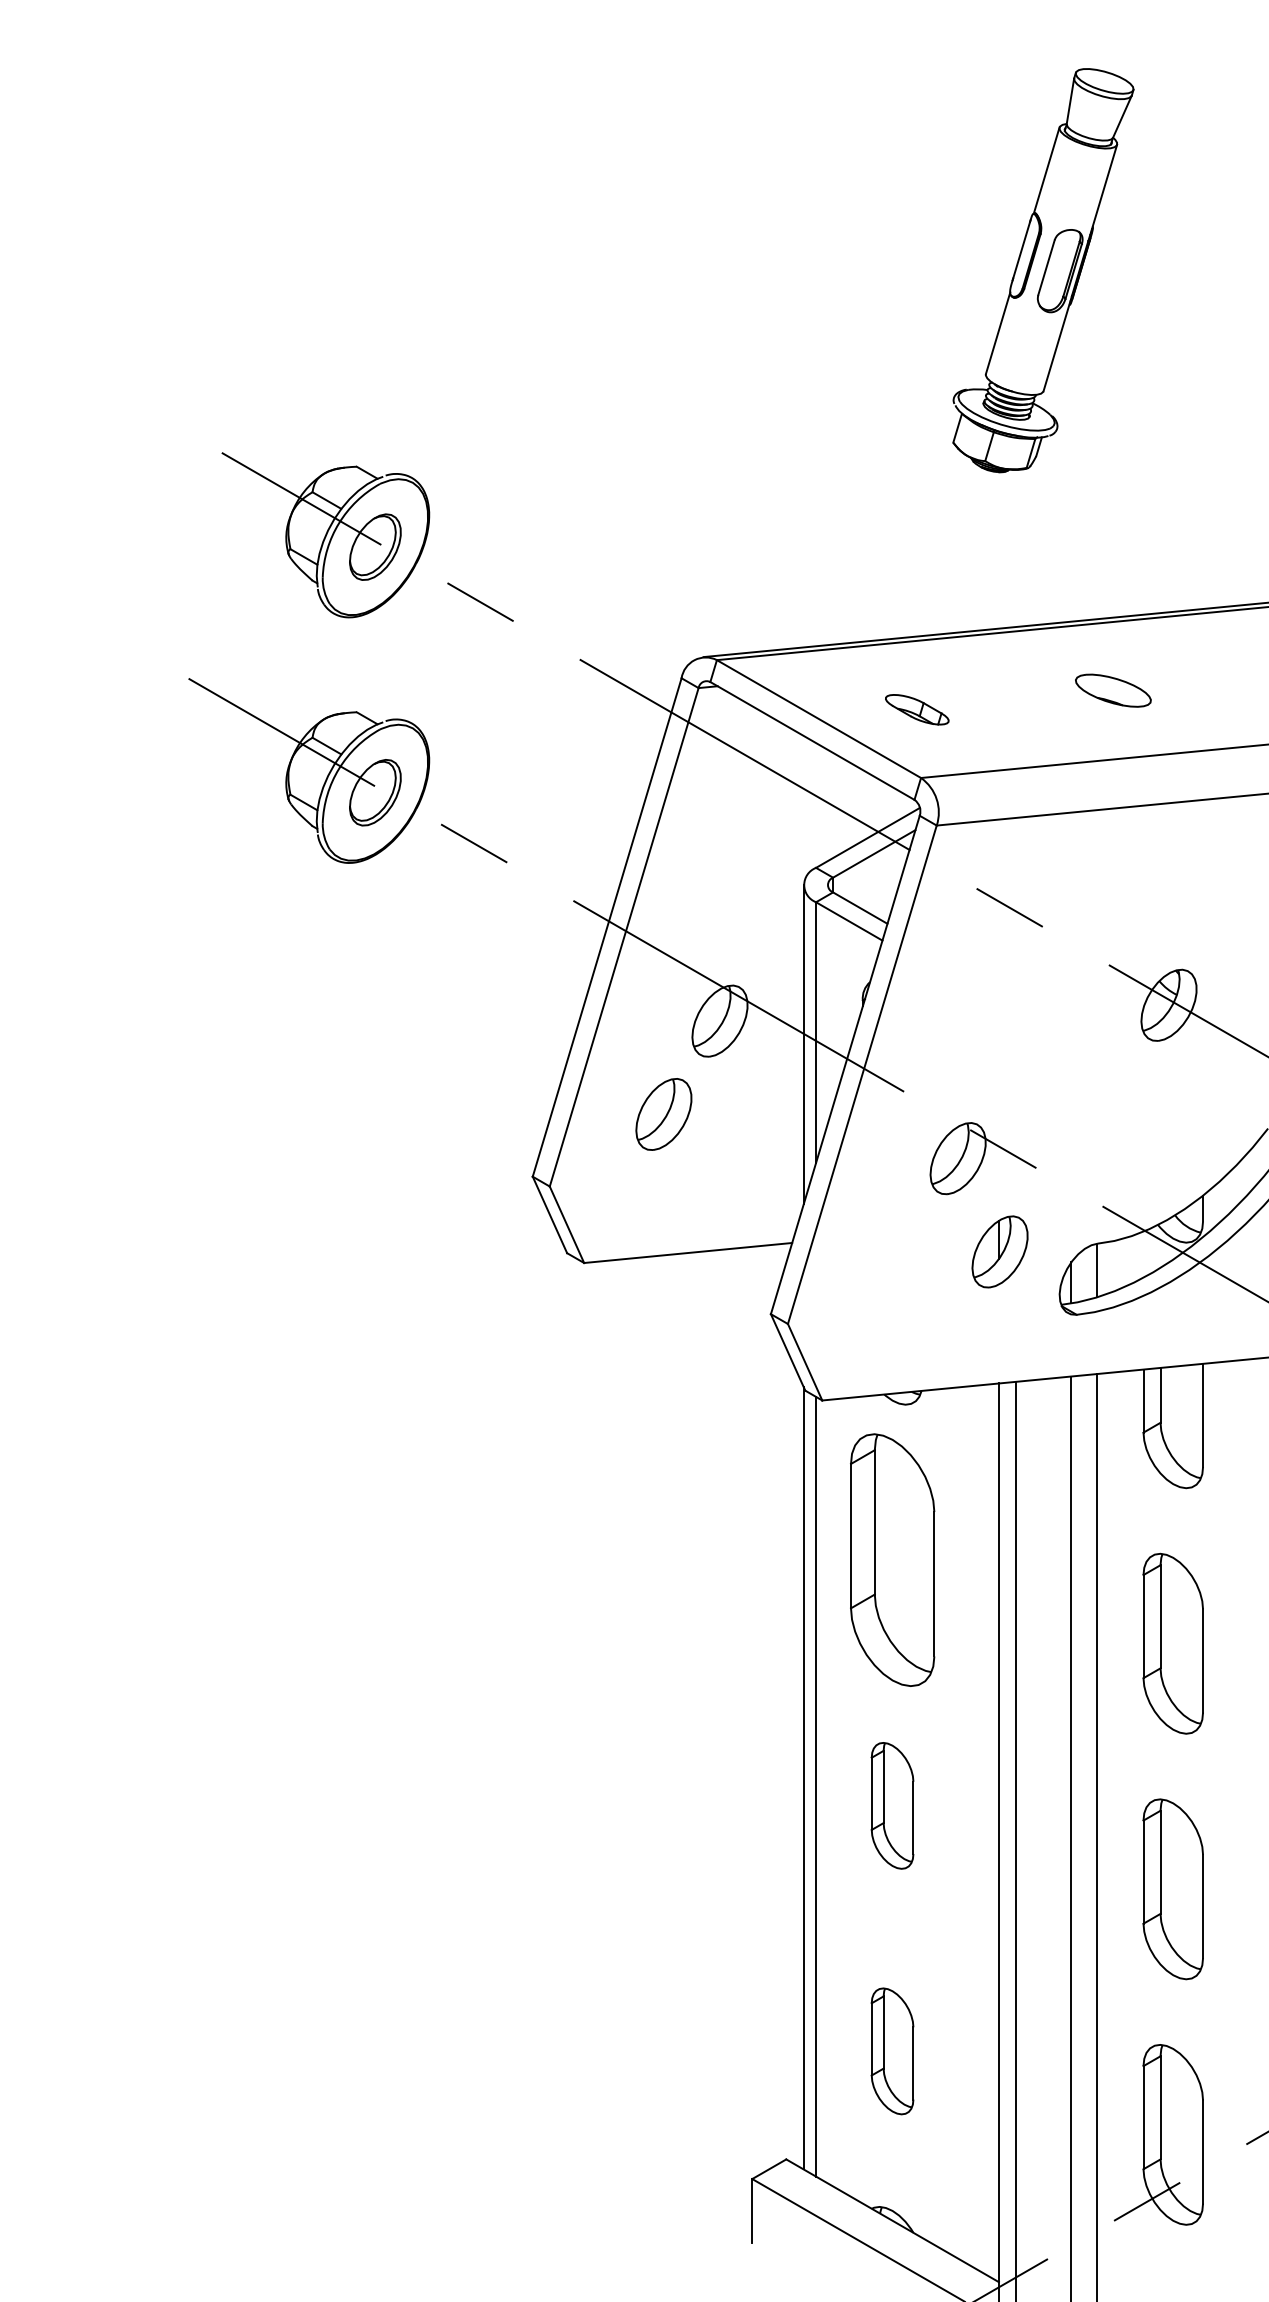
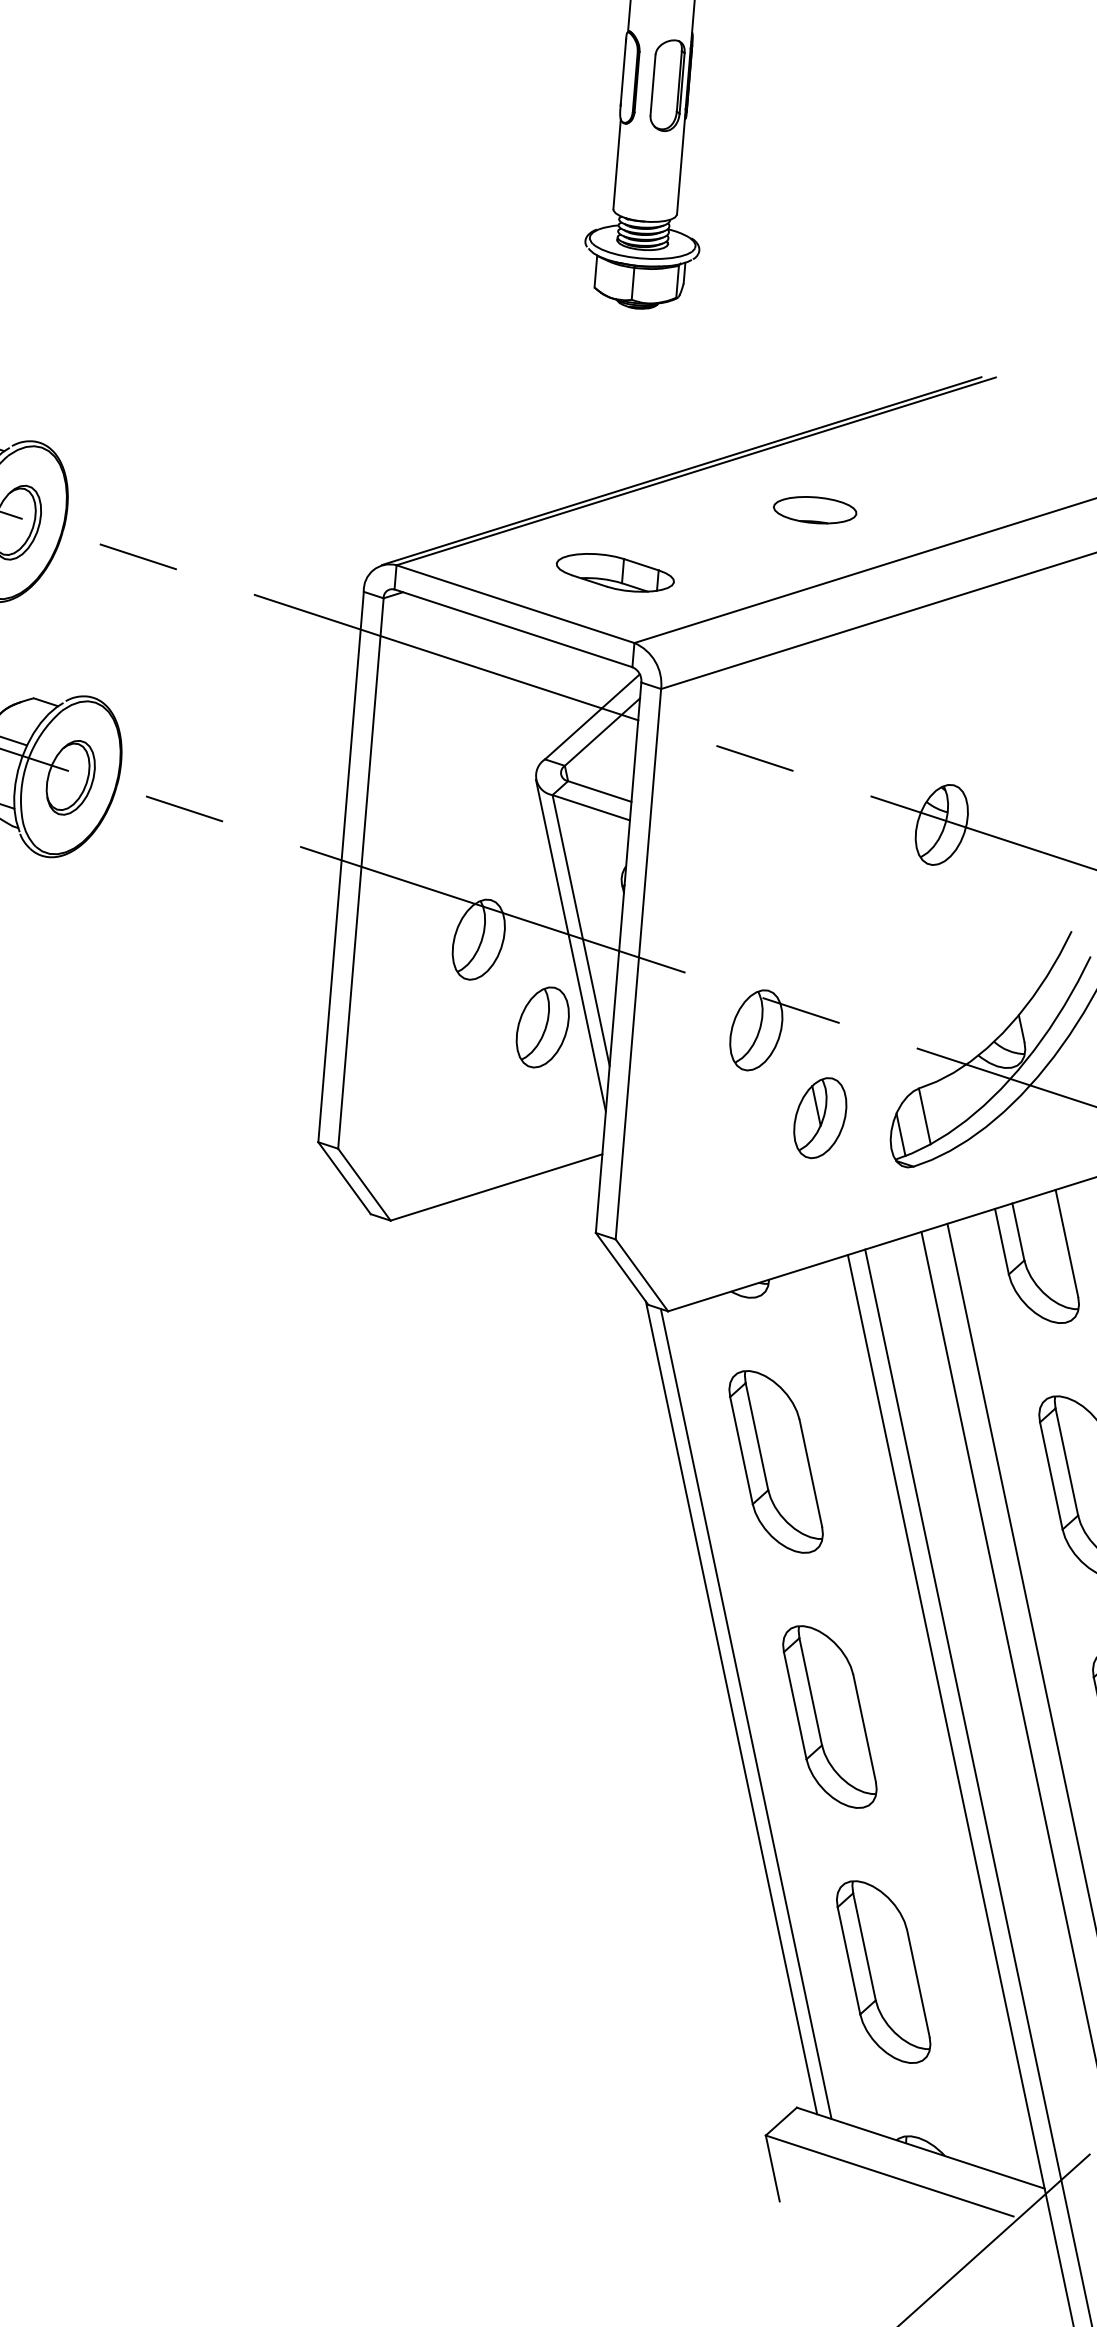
part: (917, 709) -> (615, 572), size x1.67
part: (663, 1114) -> (542, 1027), moved
part: (892, 1560) -> (776, 1462), size x0.71
part: (892, 1805) -> (829, 1716), size x1.43
part: (892, 2051) -> (883, 1972), size x1.43

